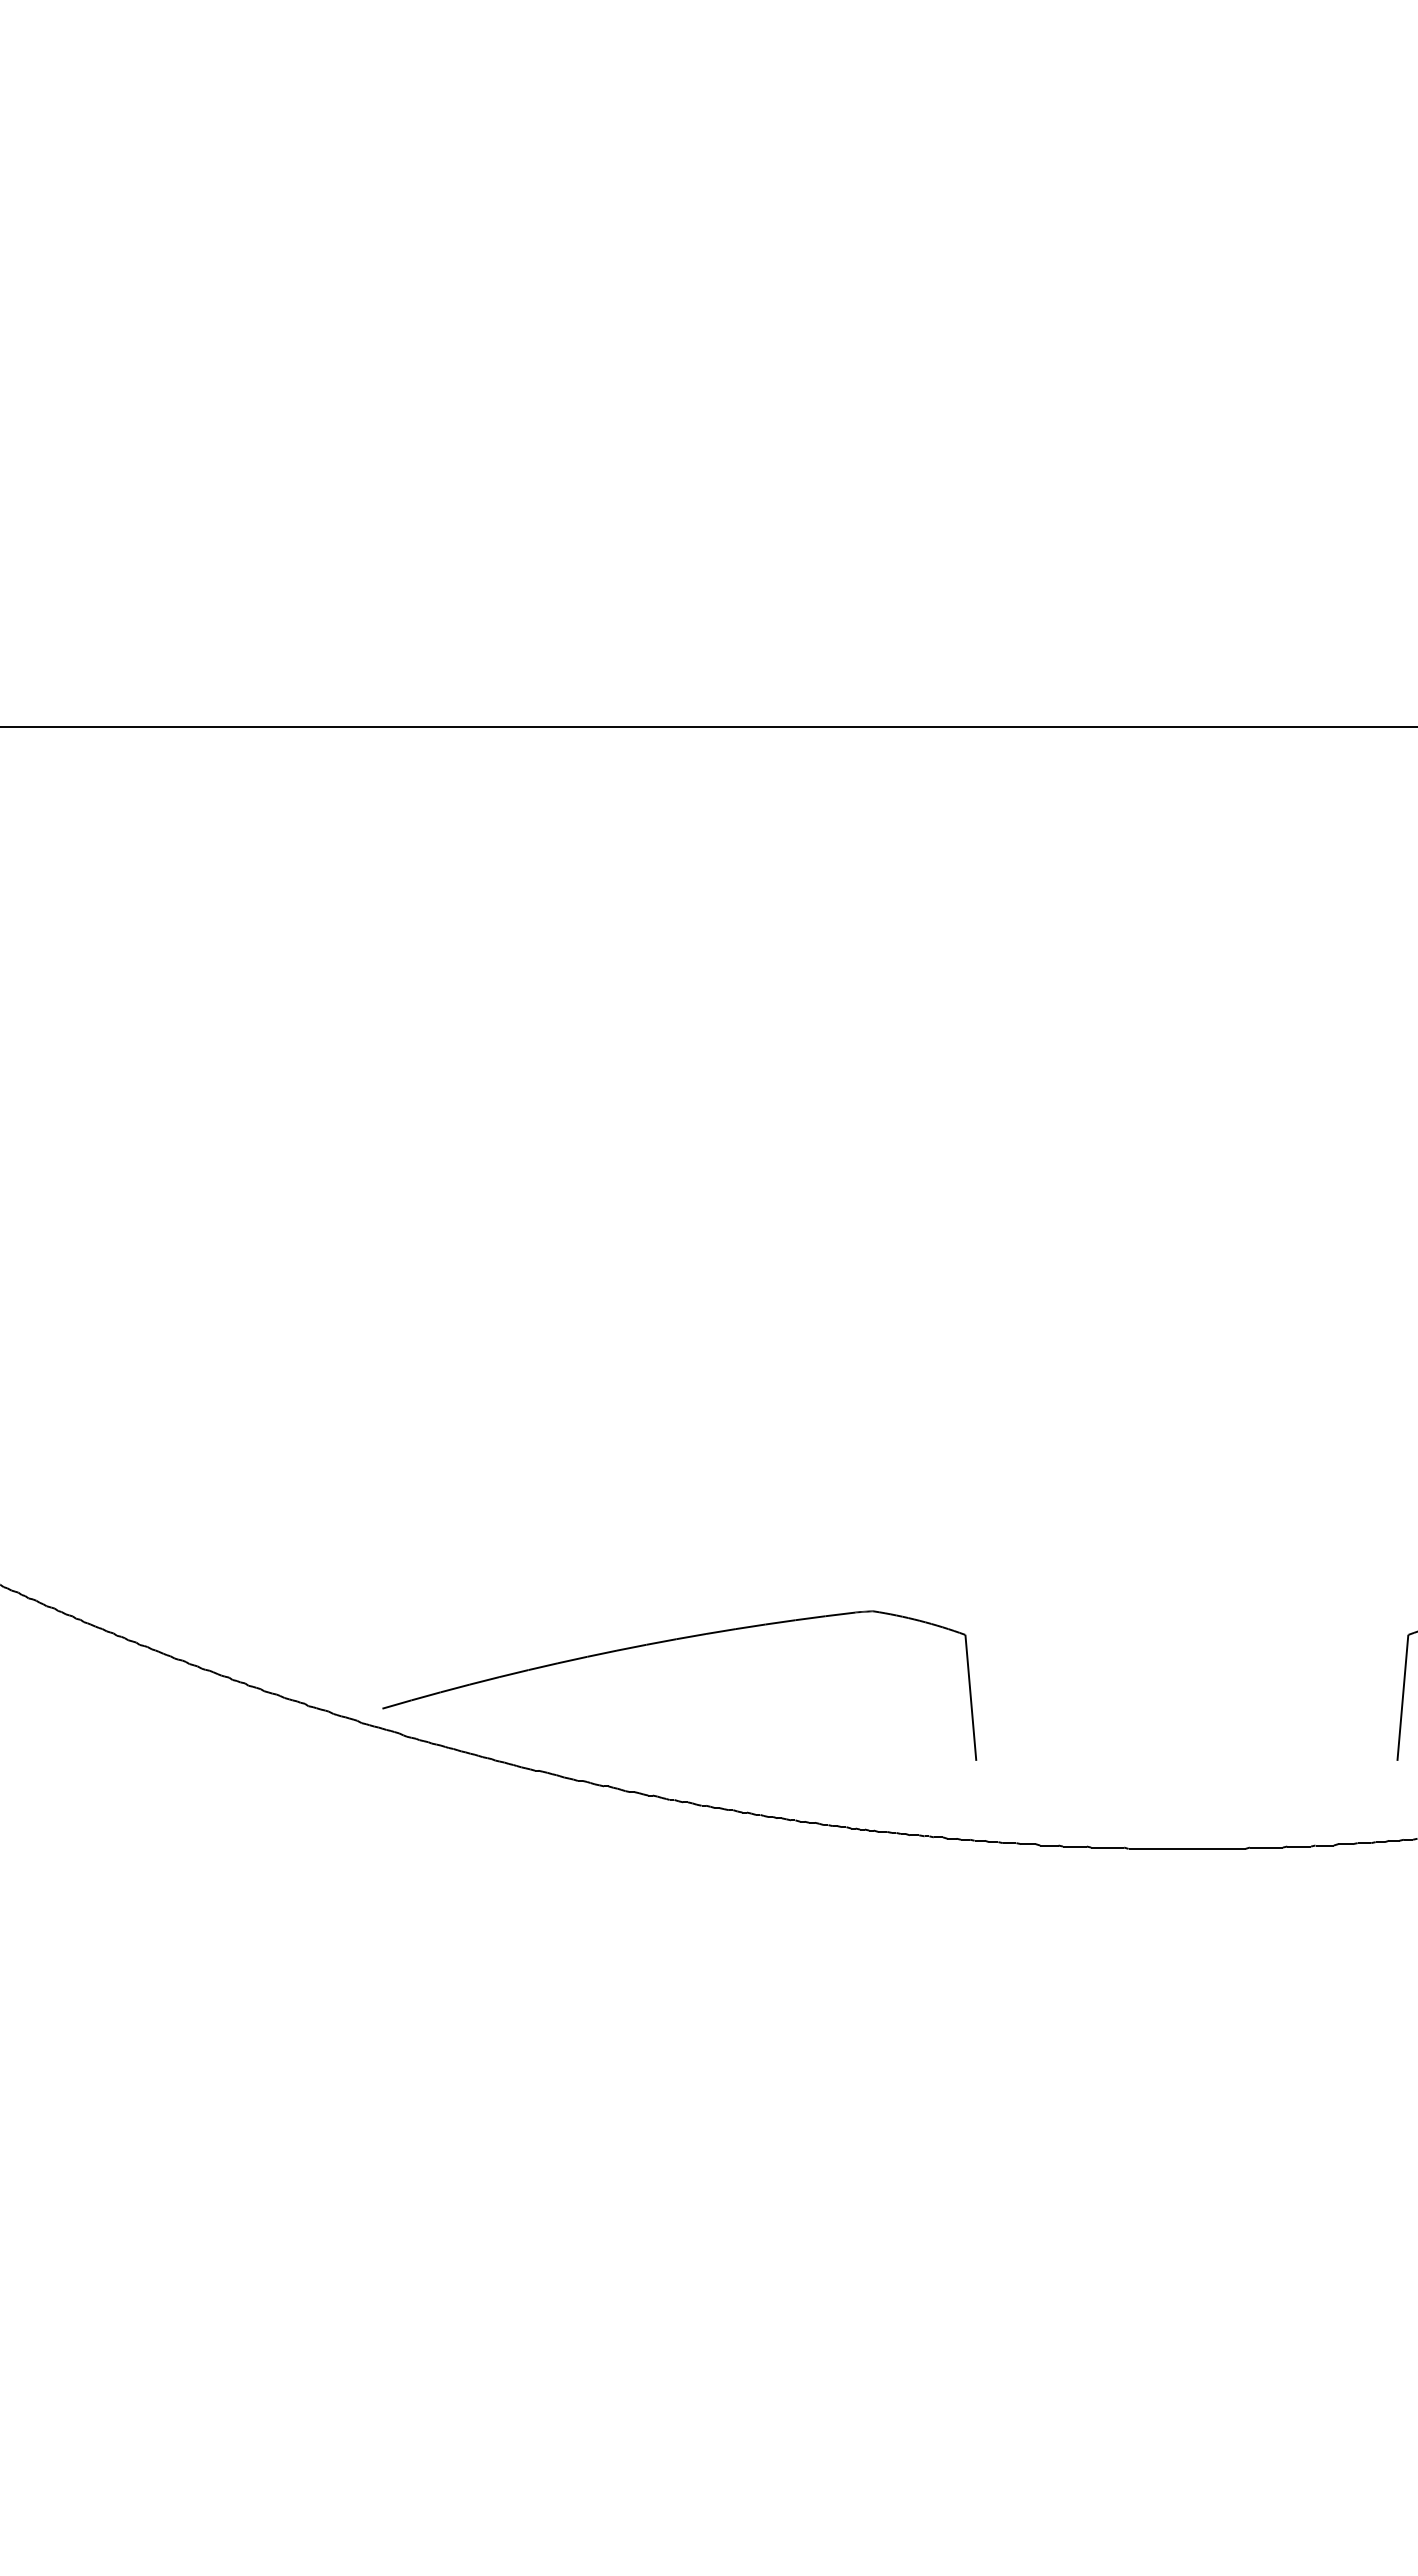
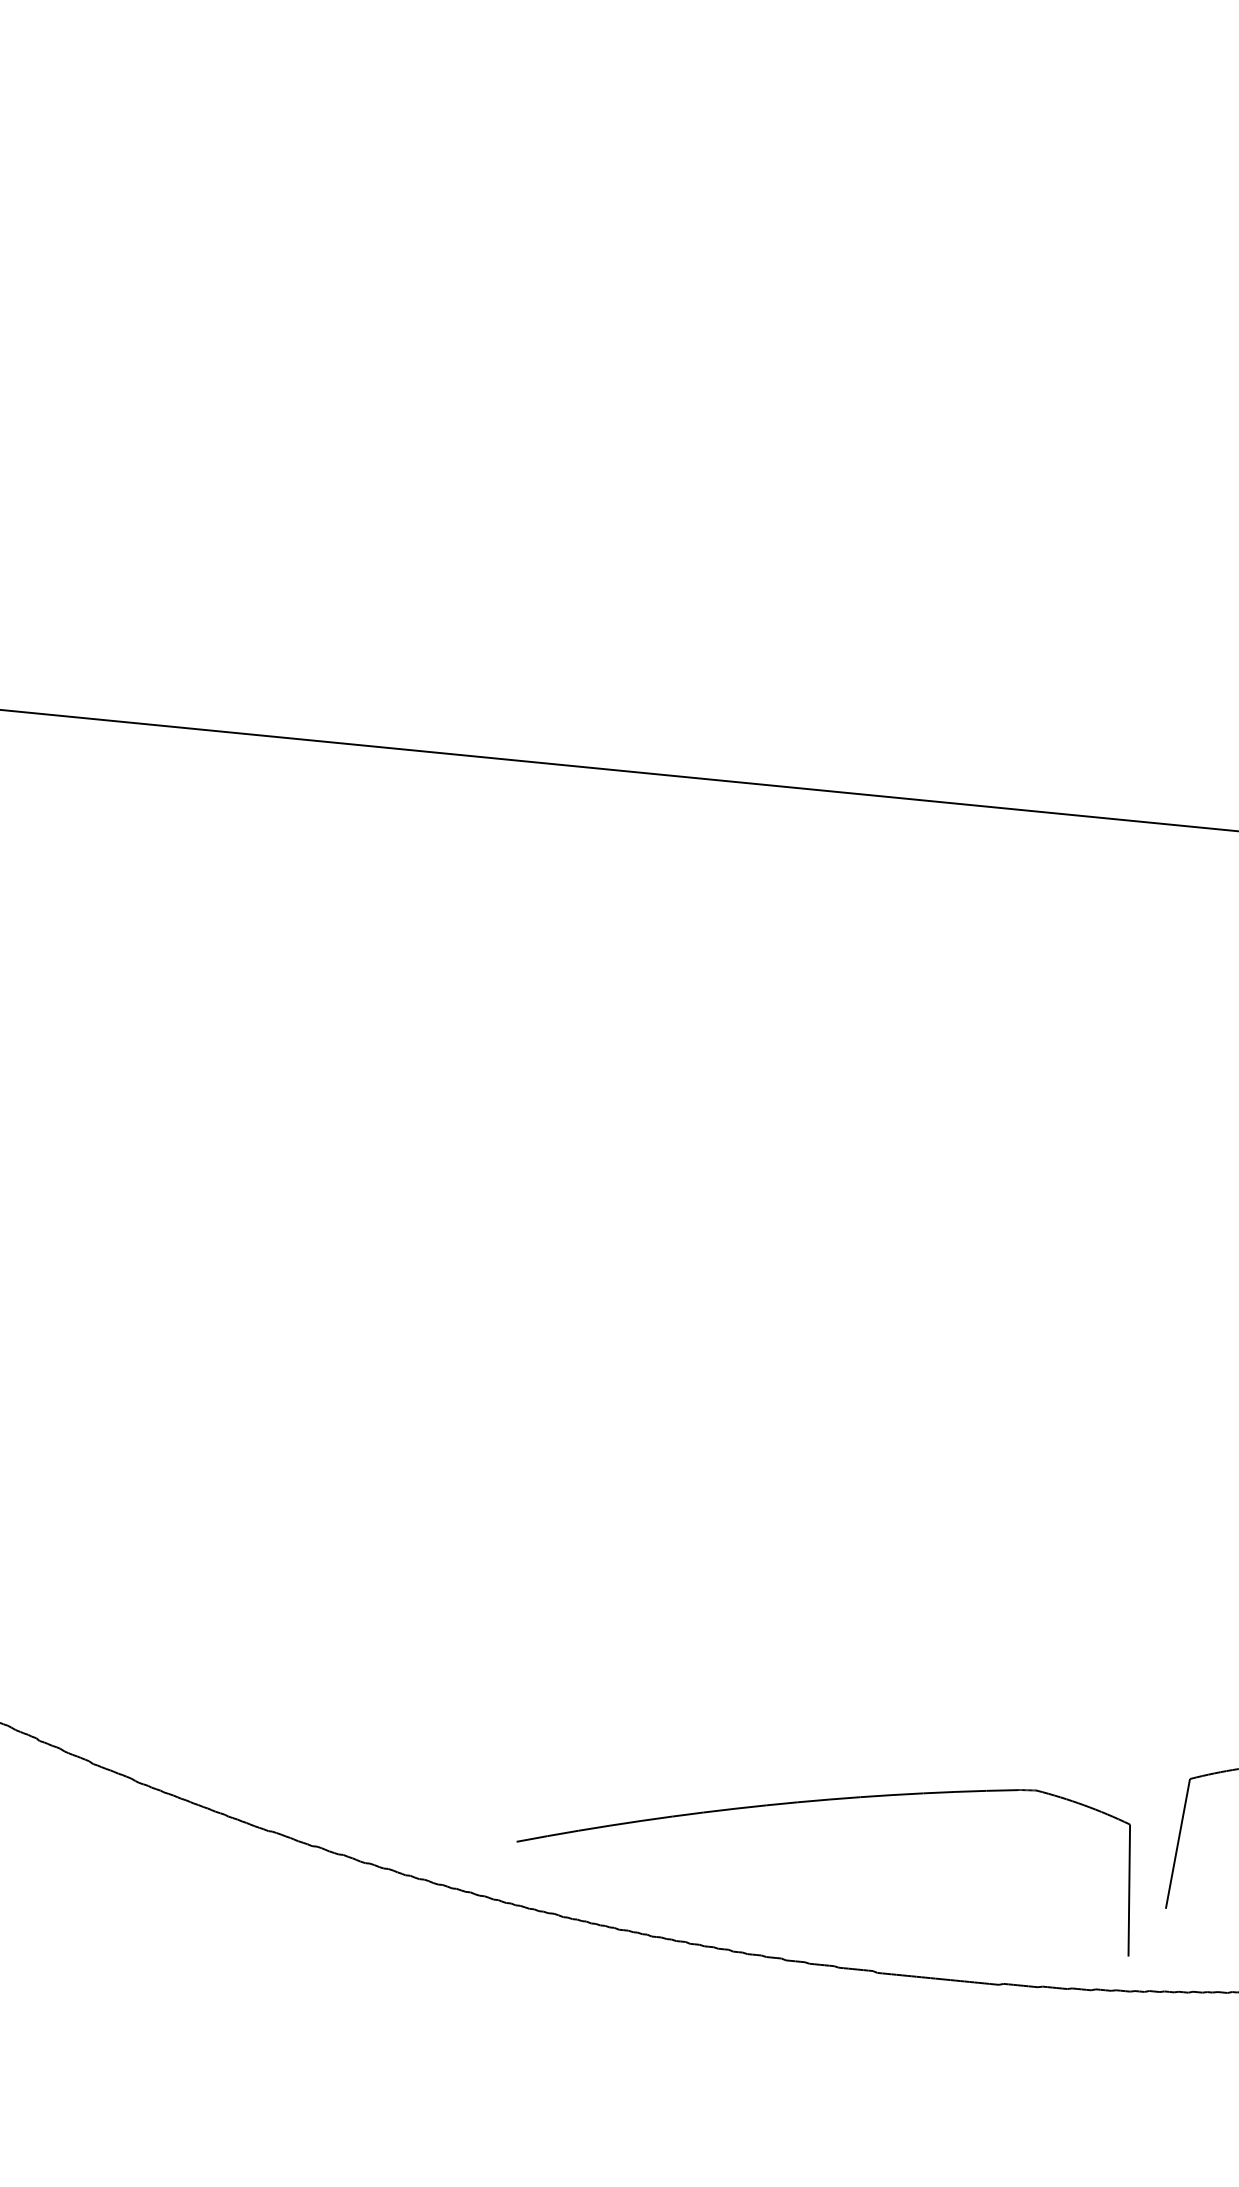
part: (670, 1641) -> (822, 1801), moved

